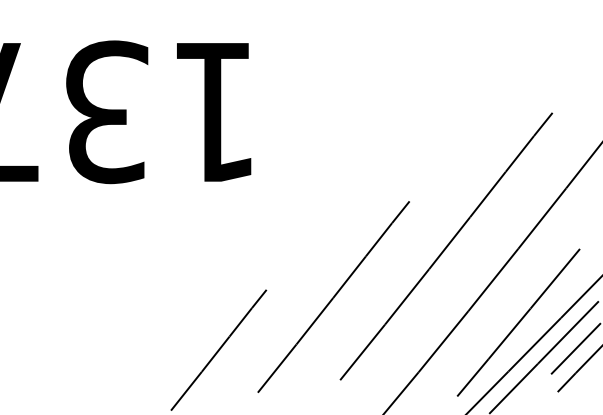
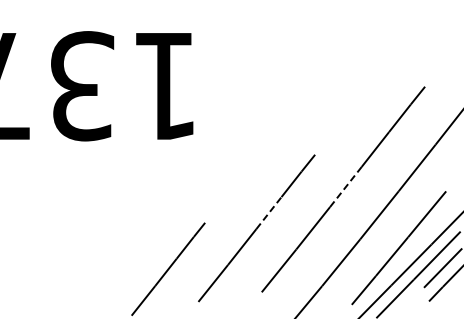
line: (450, 242) -> (346, 186), solid -> dashed
line: (350, 276) -> (269, 212), solid -> dashed

